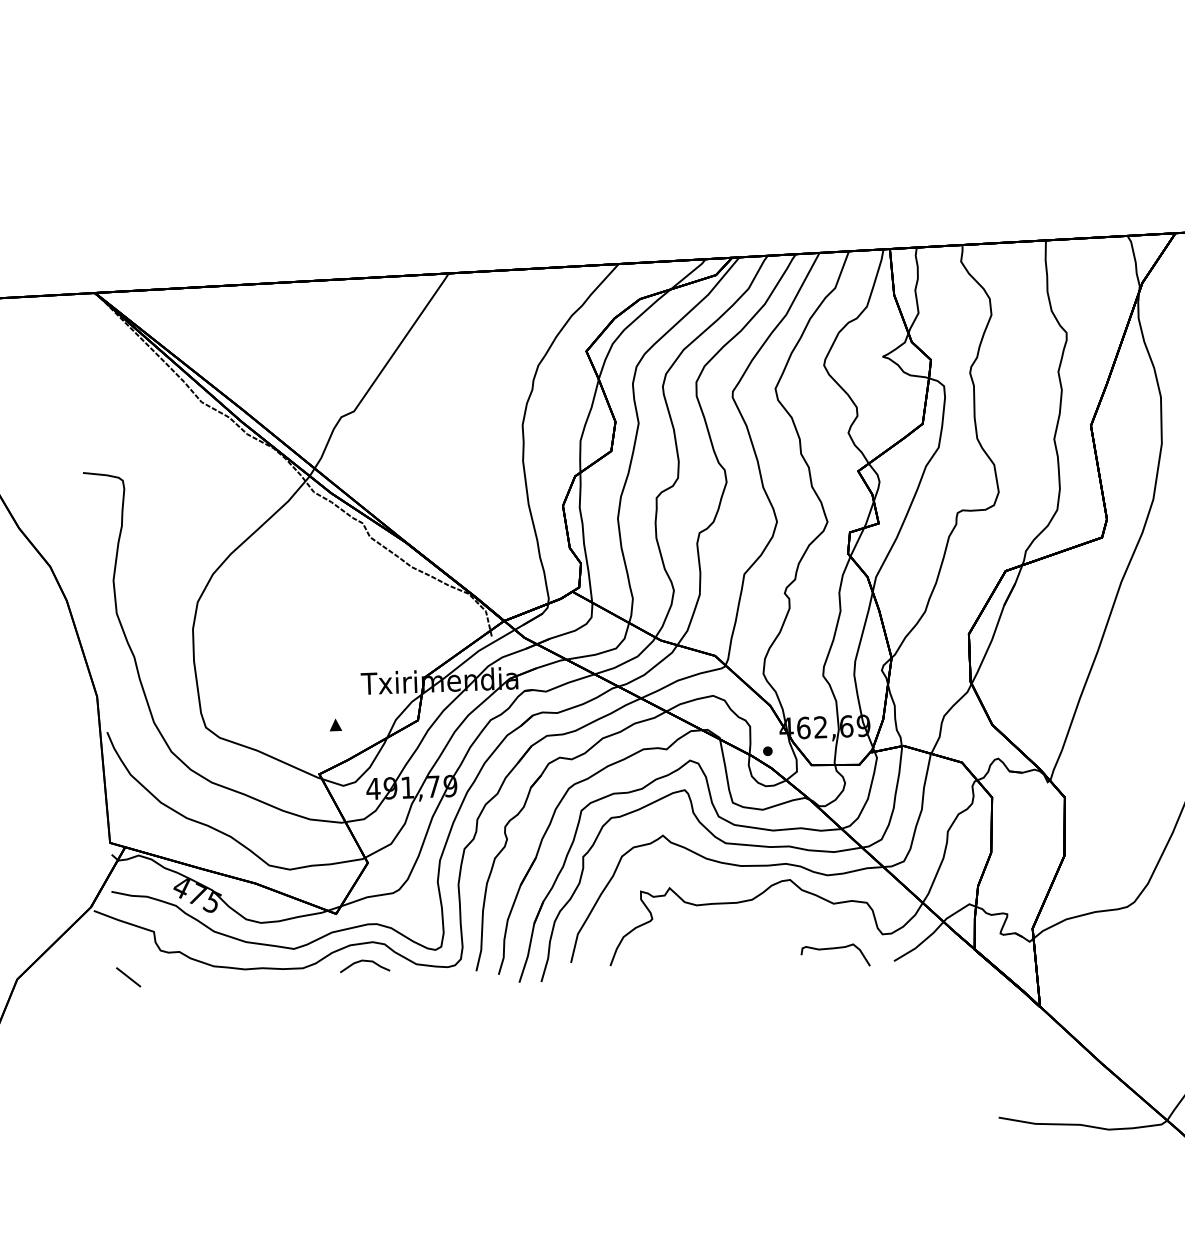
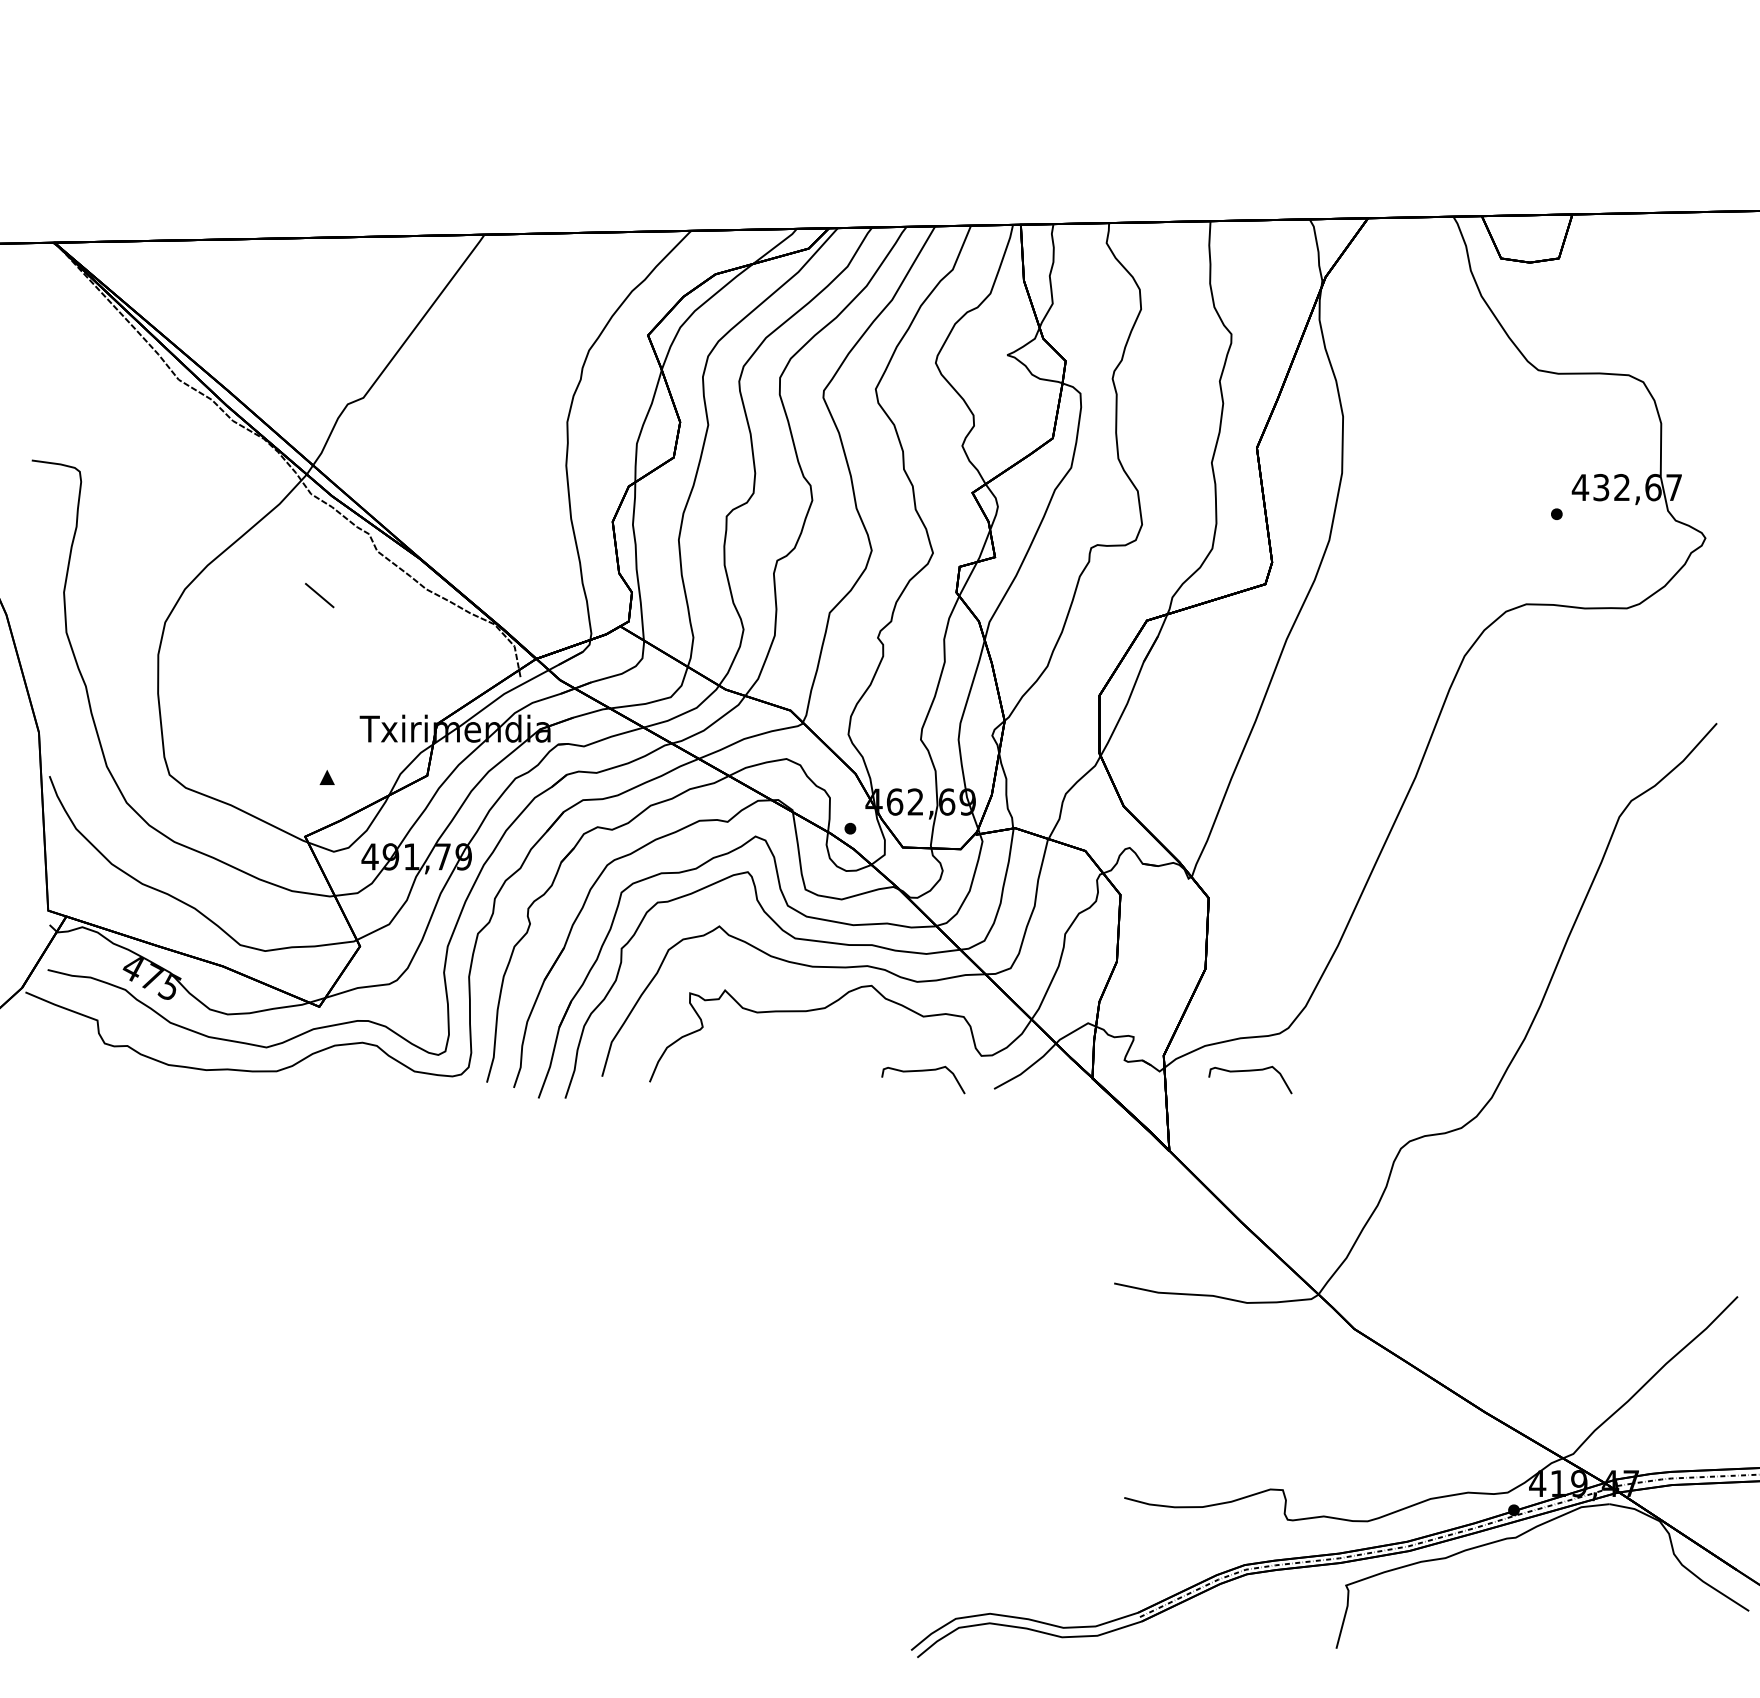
curve: (1104, 939) -> (1250, 1071), added
curve: (366, 961) -> (353, 1066), removed
line: (128, 977) -> (319, 595), moved

